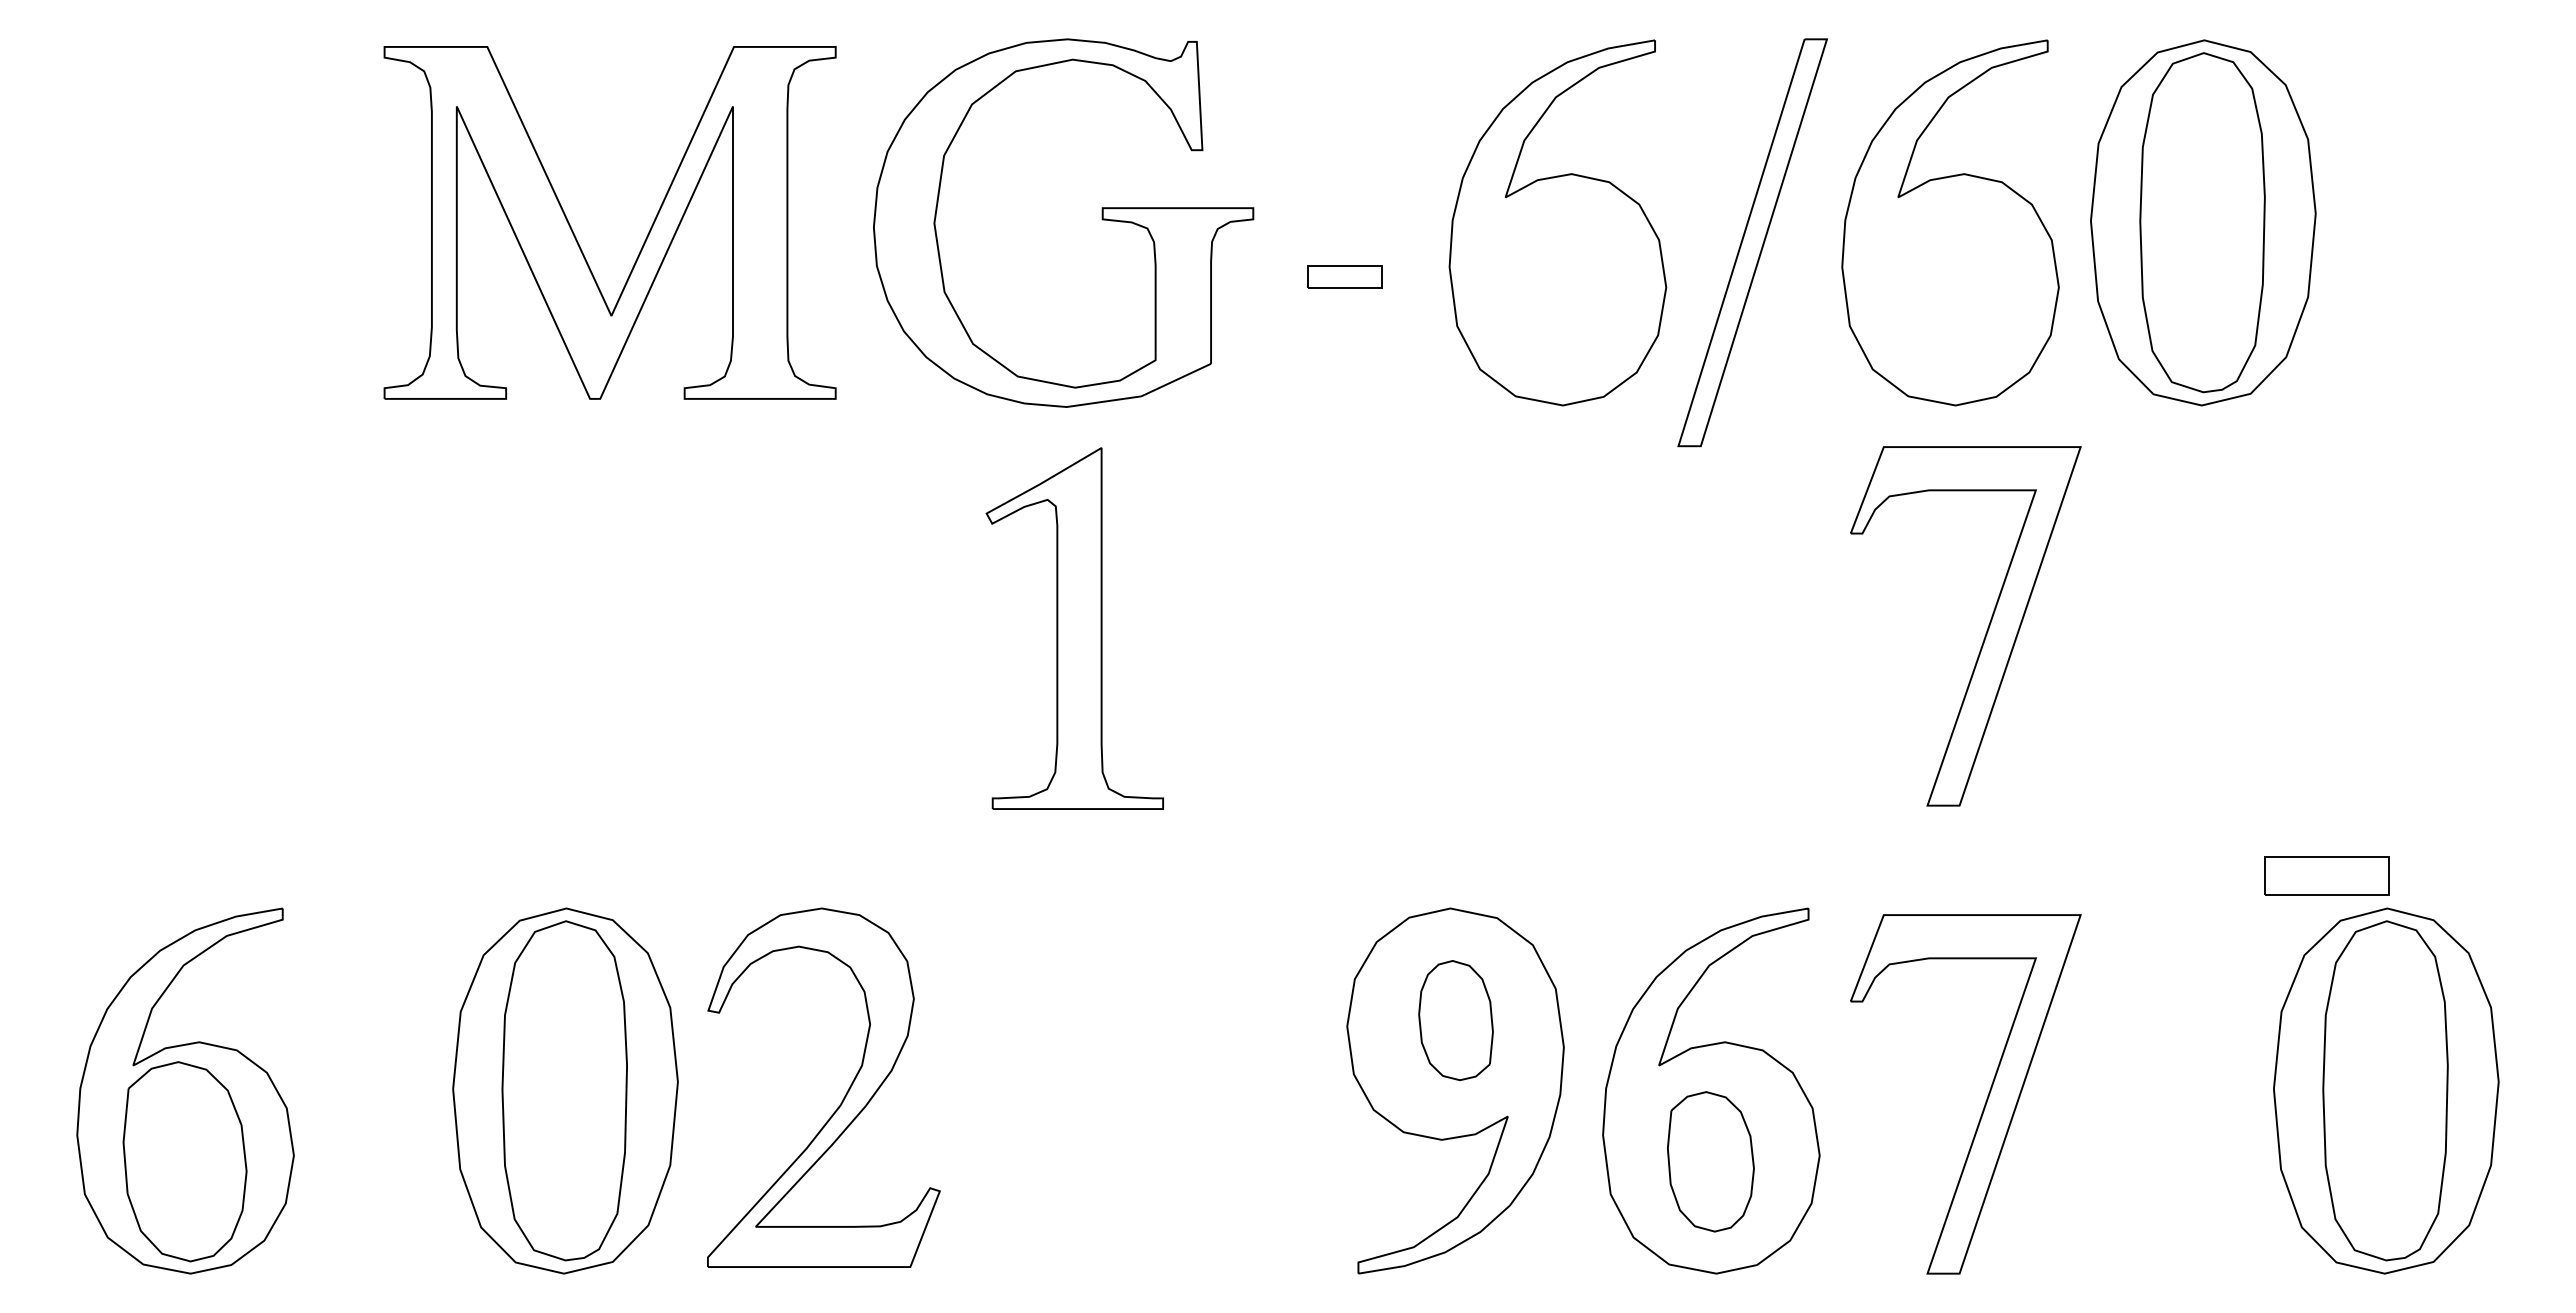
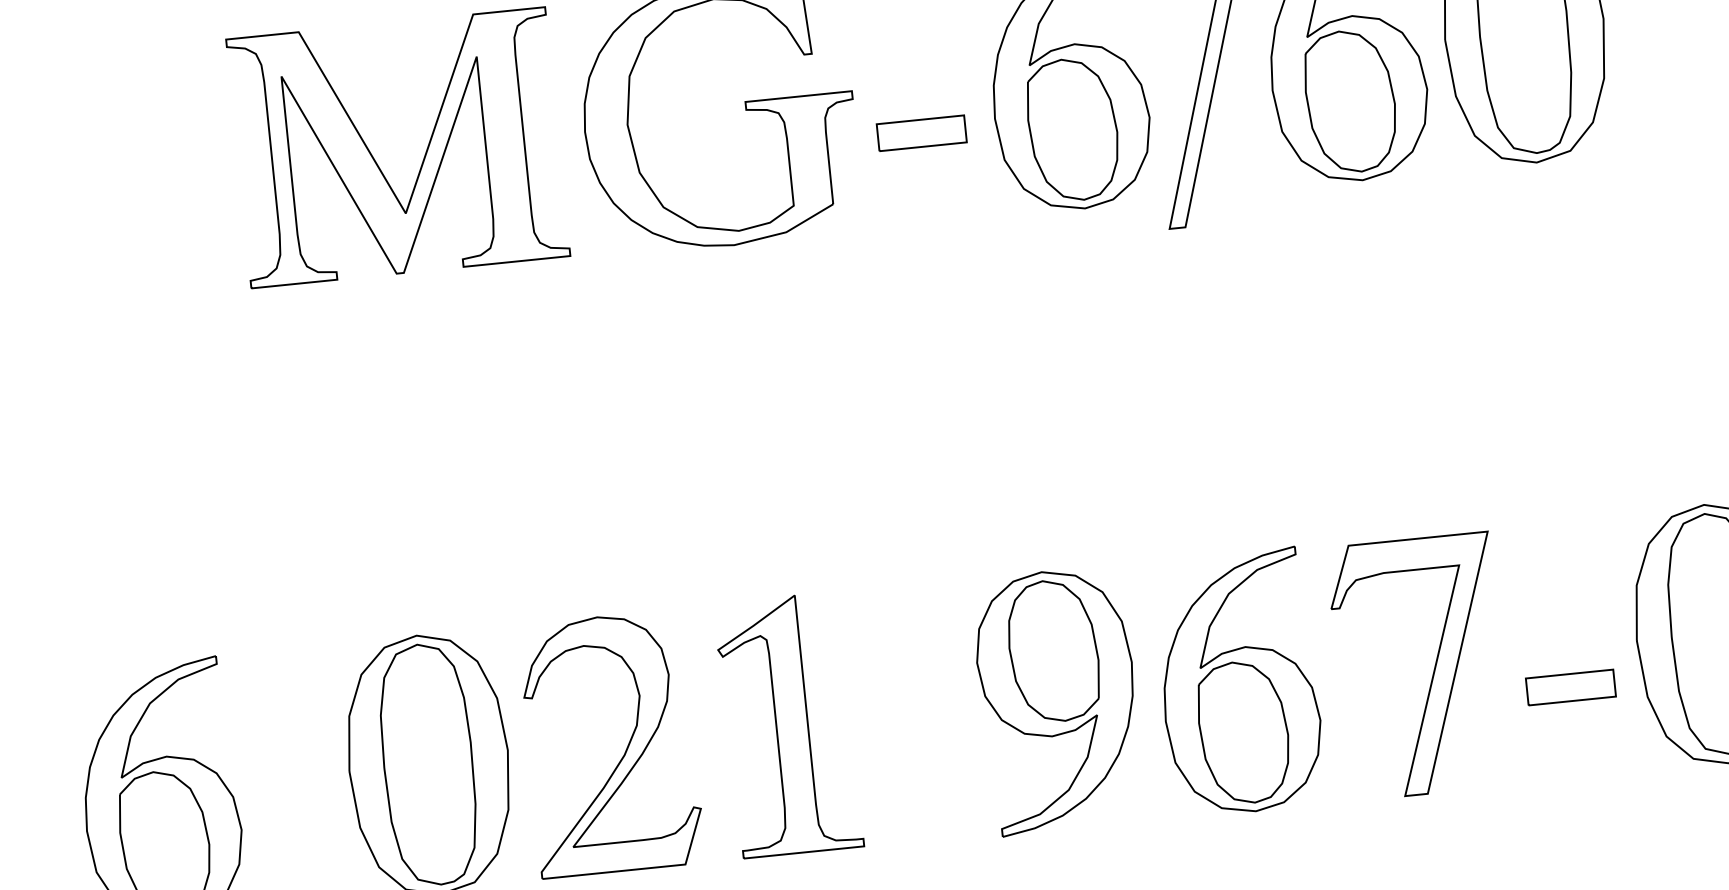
part: (1344, 276) -> (921, 132), size x1.67
part: (1557, 293) -> (1073, 129), added
part: (1949, 293) -> (1350, 101), added
part: (1074, 628) -> (788, 725), moved
part: (1985, 633) -> (1400, 339), removed
part: (2326, 875) -> (1570, 687), moved
part: (1455, 1020) -> (1053, 651), size x1.67
part: (1710, 1161) -> (1243, 732), size x1.43

